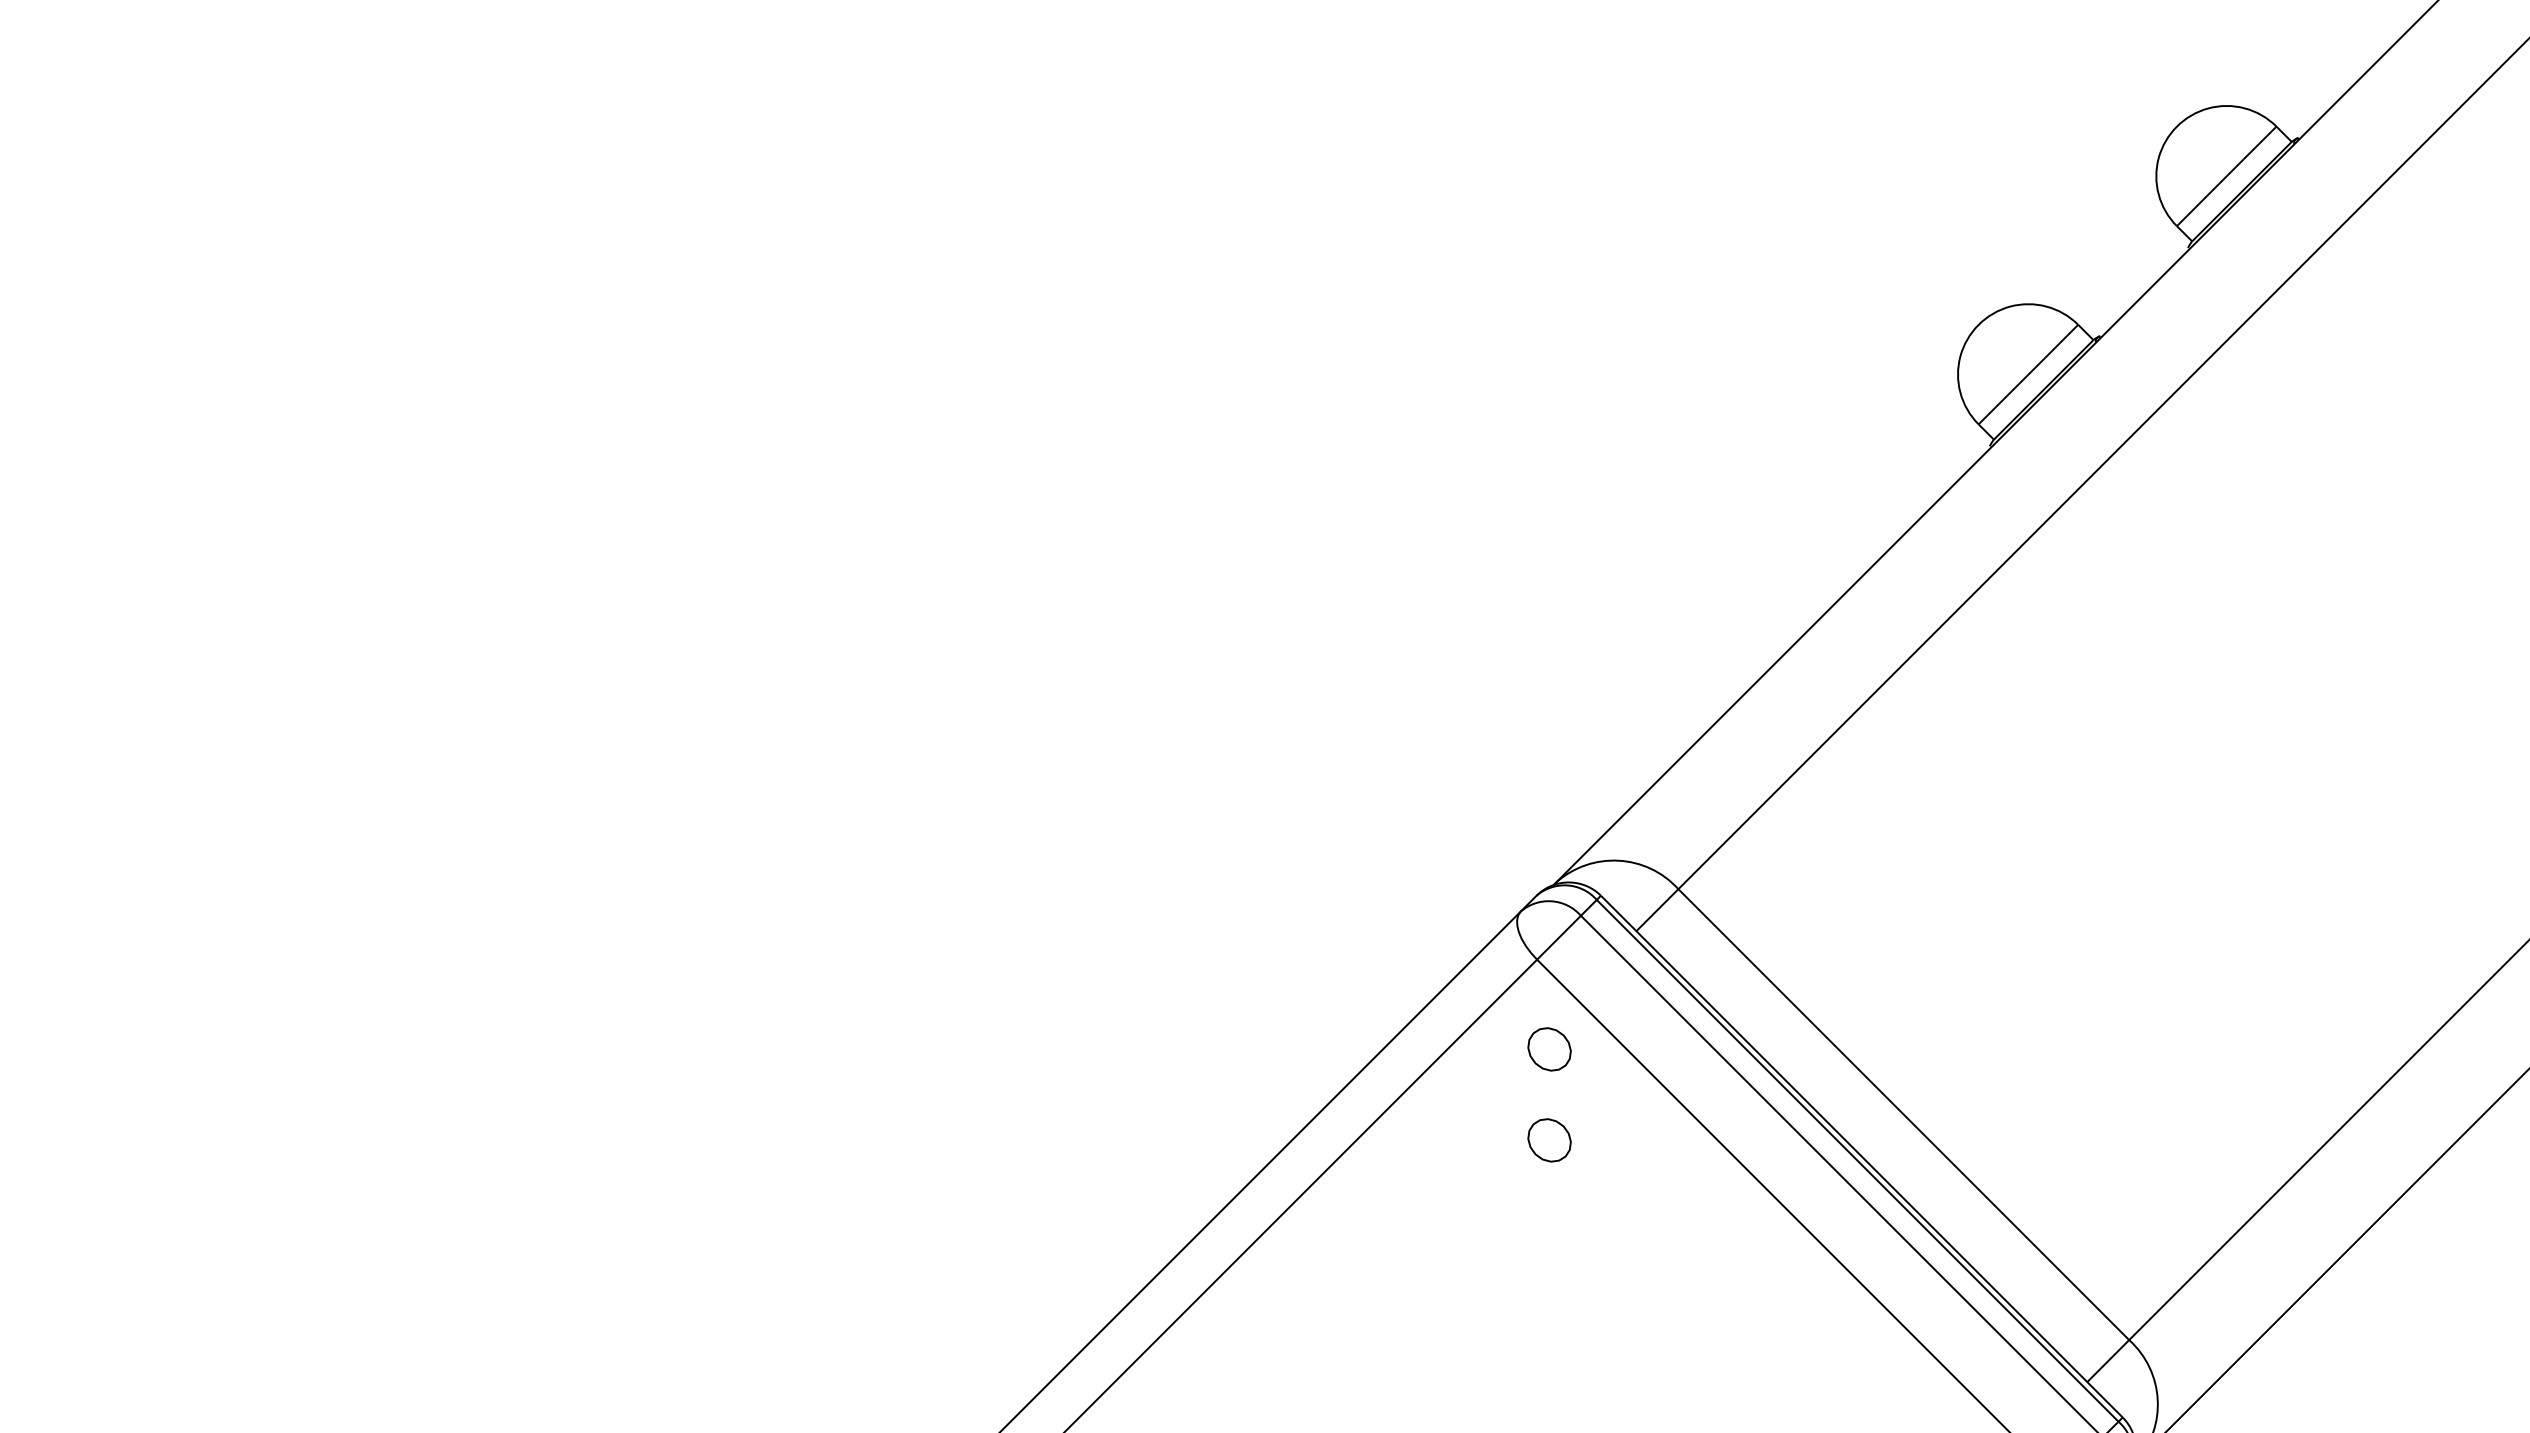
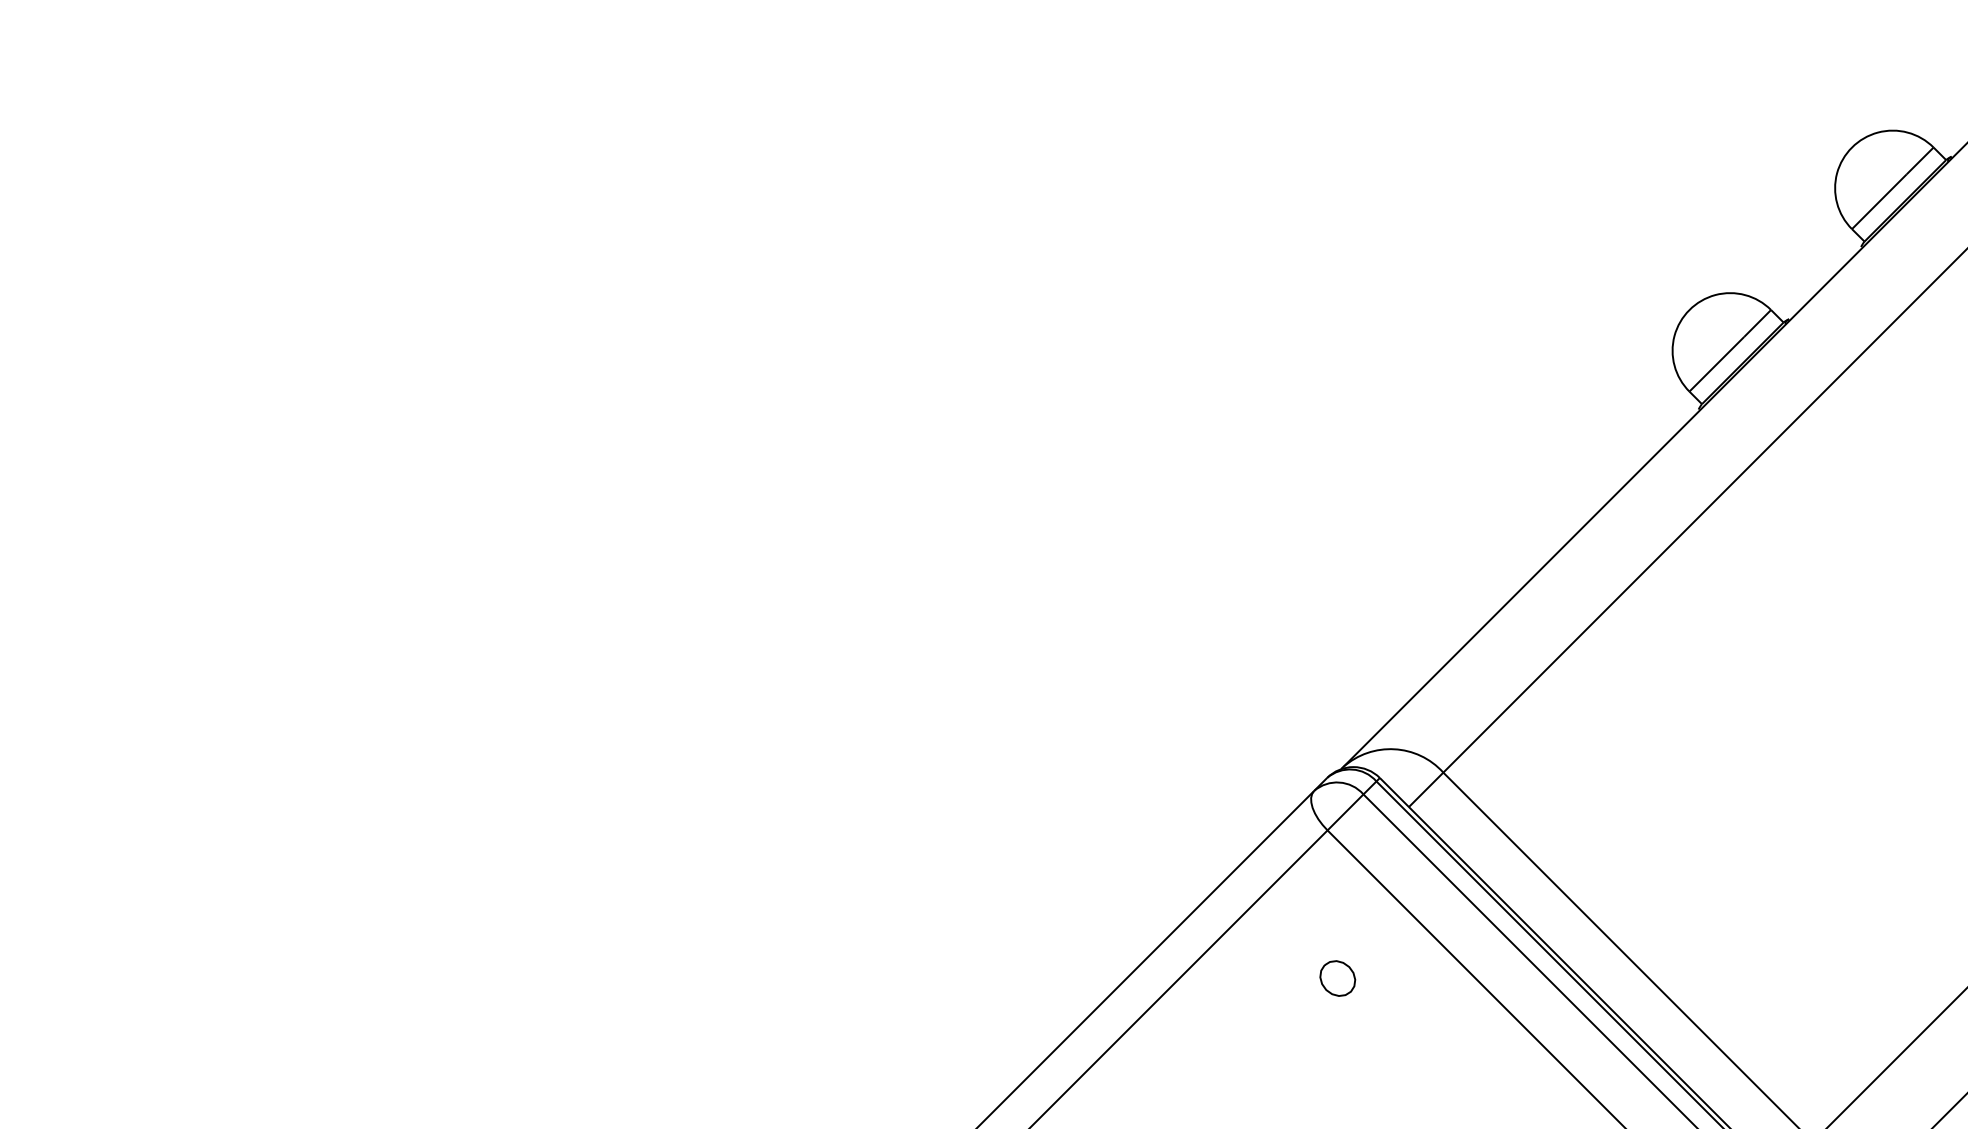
part: (1549, 1049) -> (1337, 904), removed

